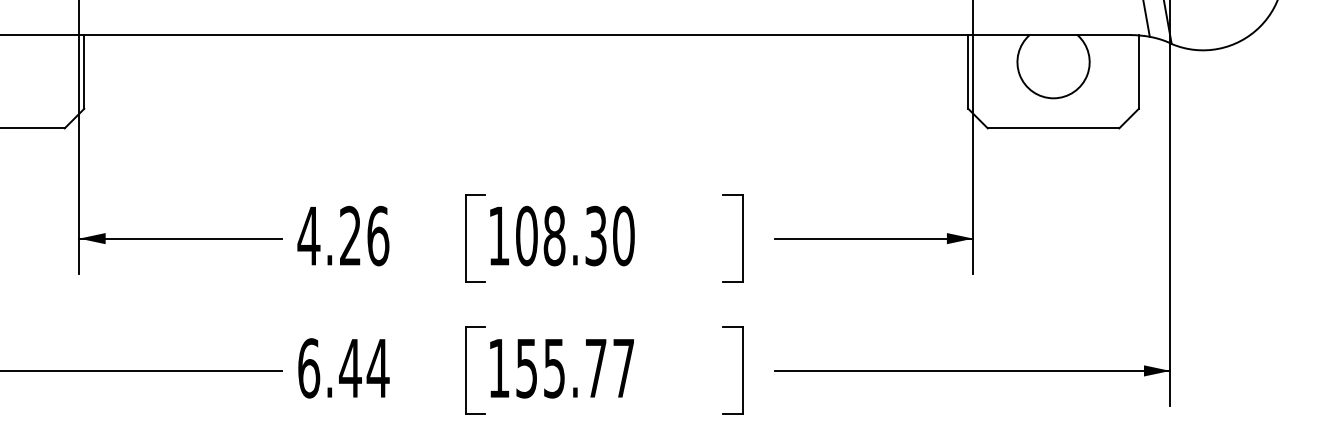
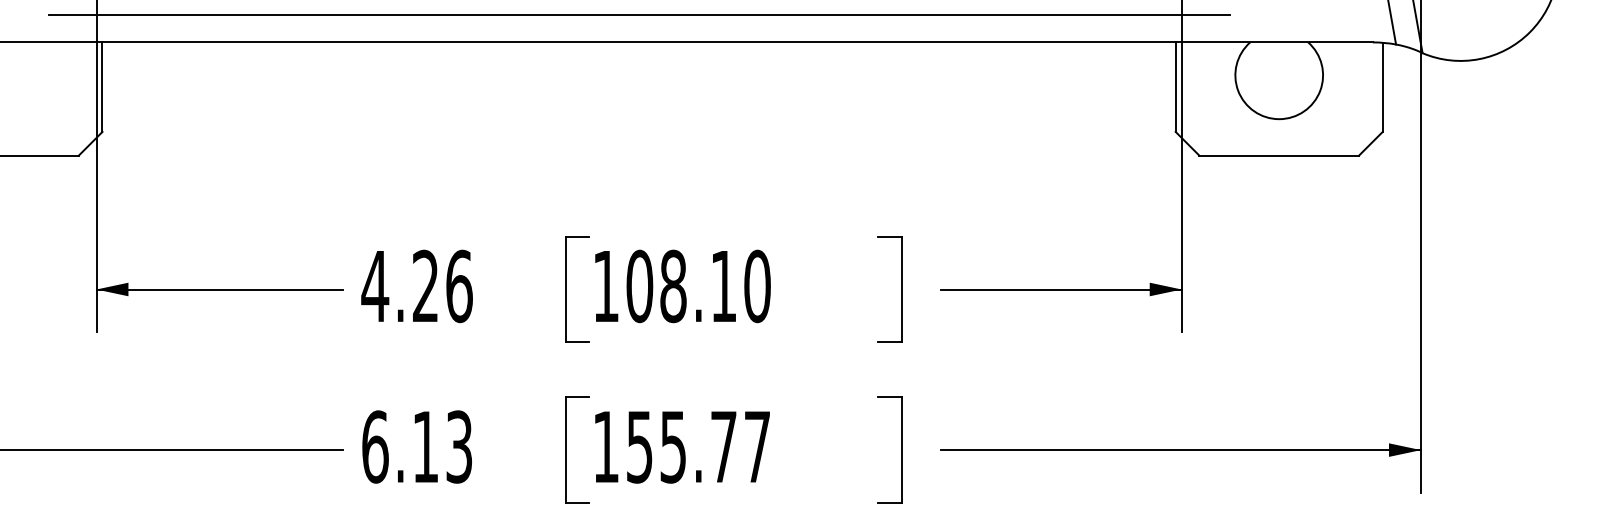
line: (525, 12) -> (638, 14), added
text: (595, 235) -> (723, 285), 108.30 -> 108.10
text: (364, 368) -> (442, 447), 6.44 -> 6.13

